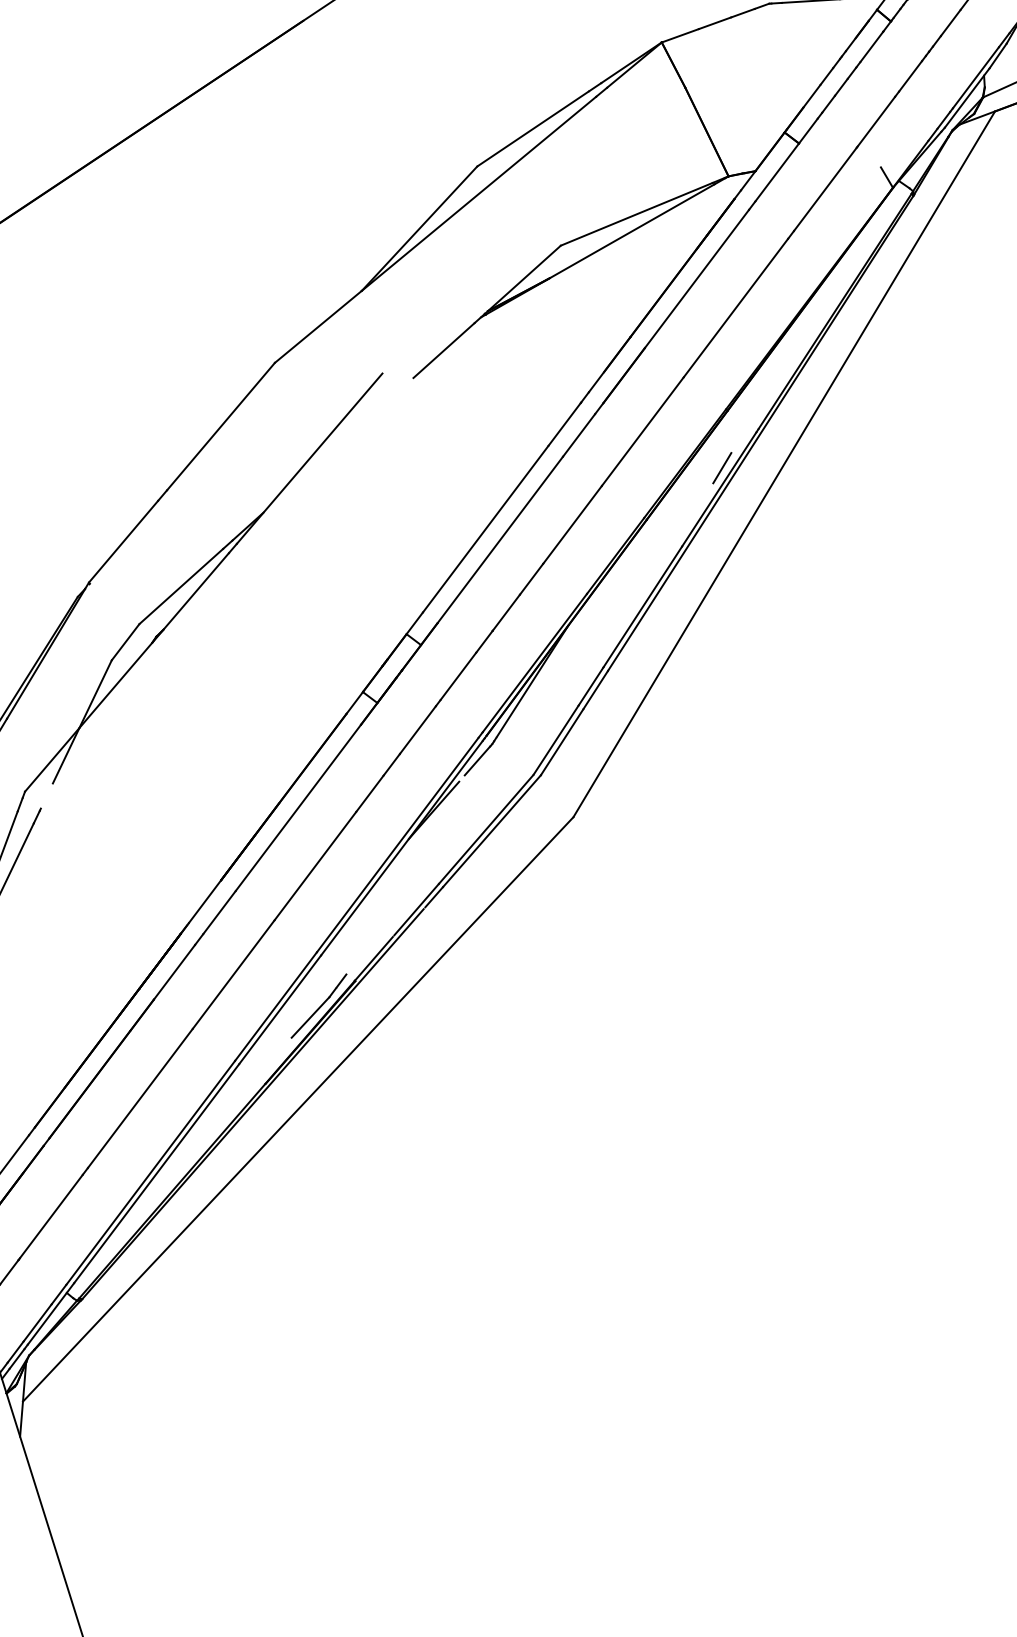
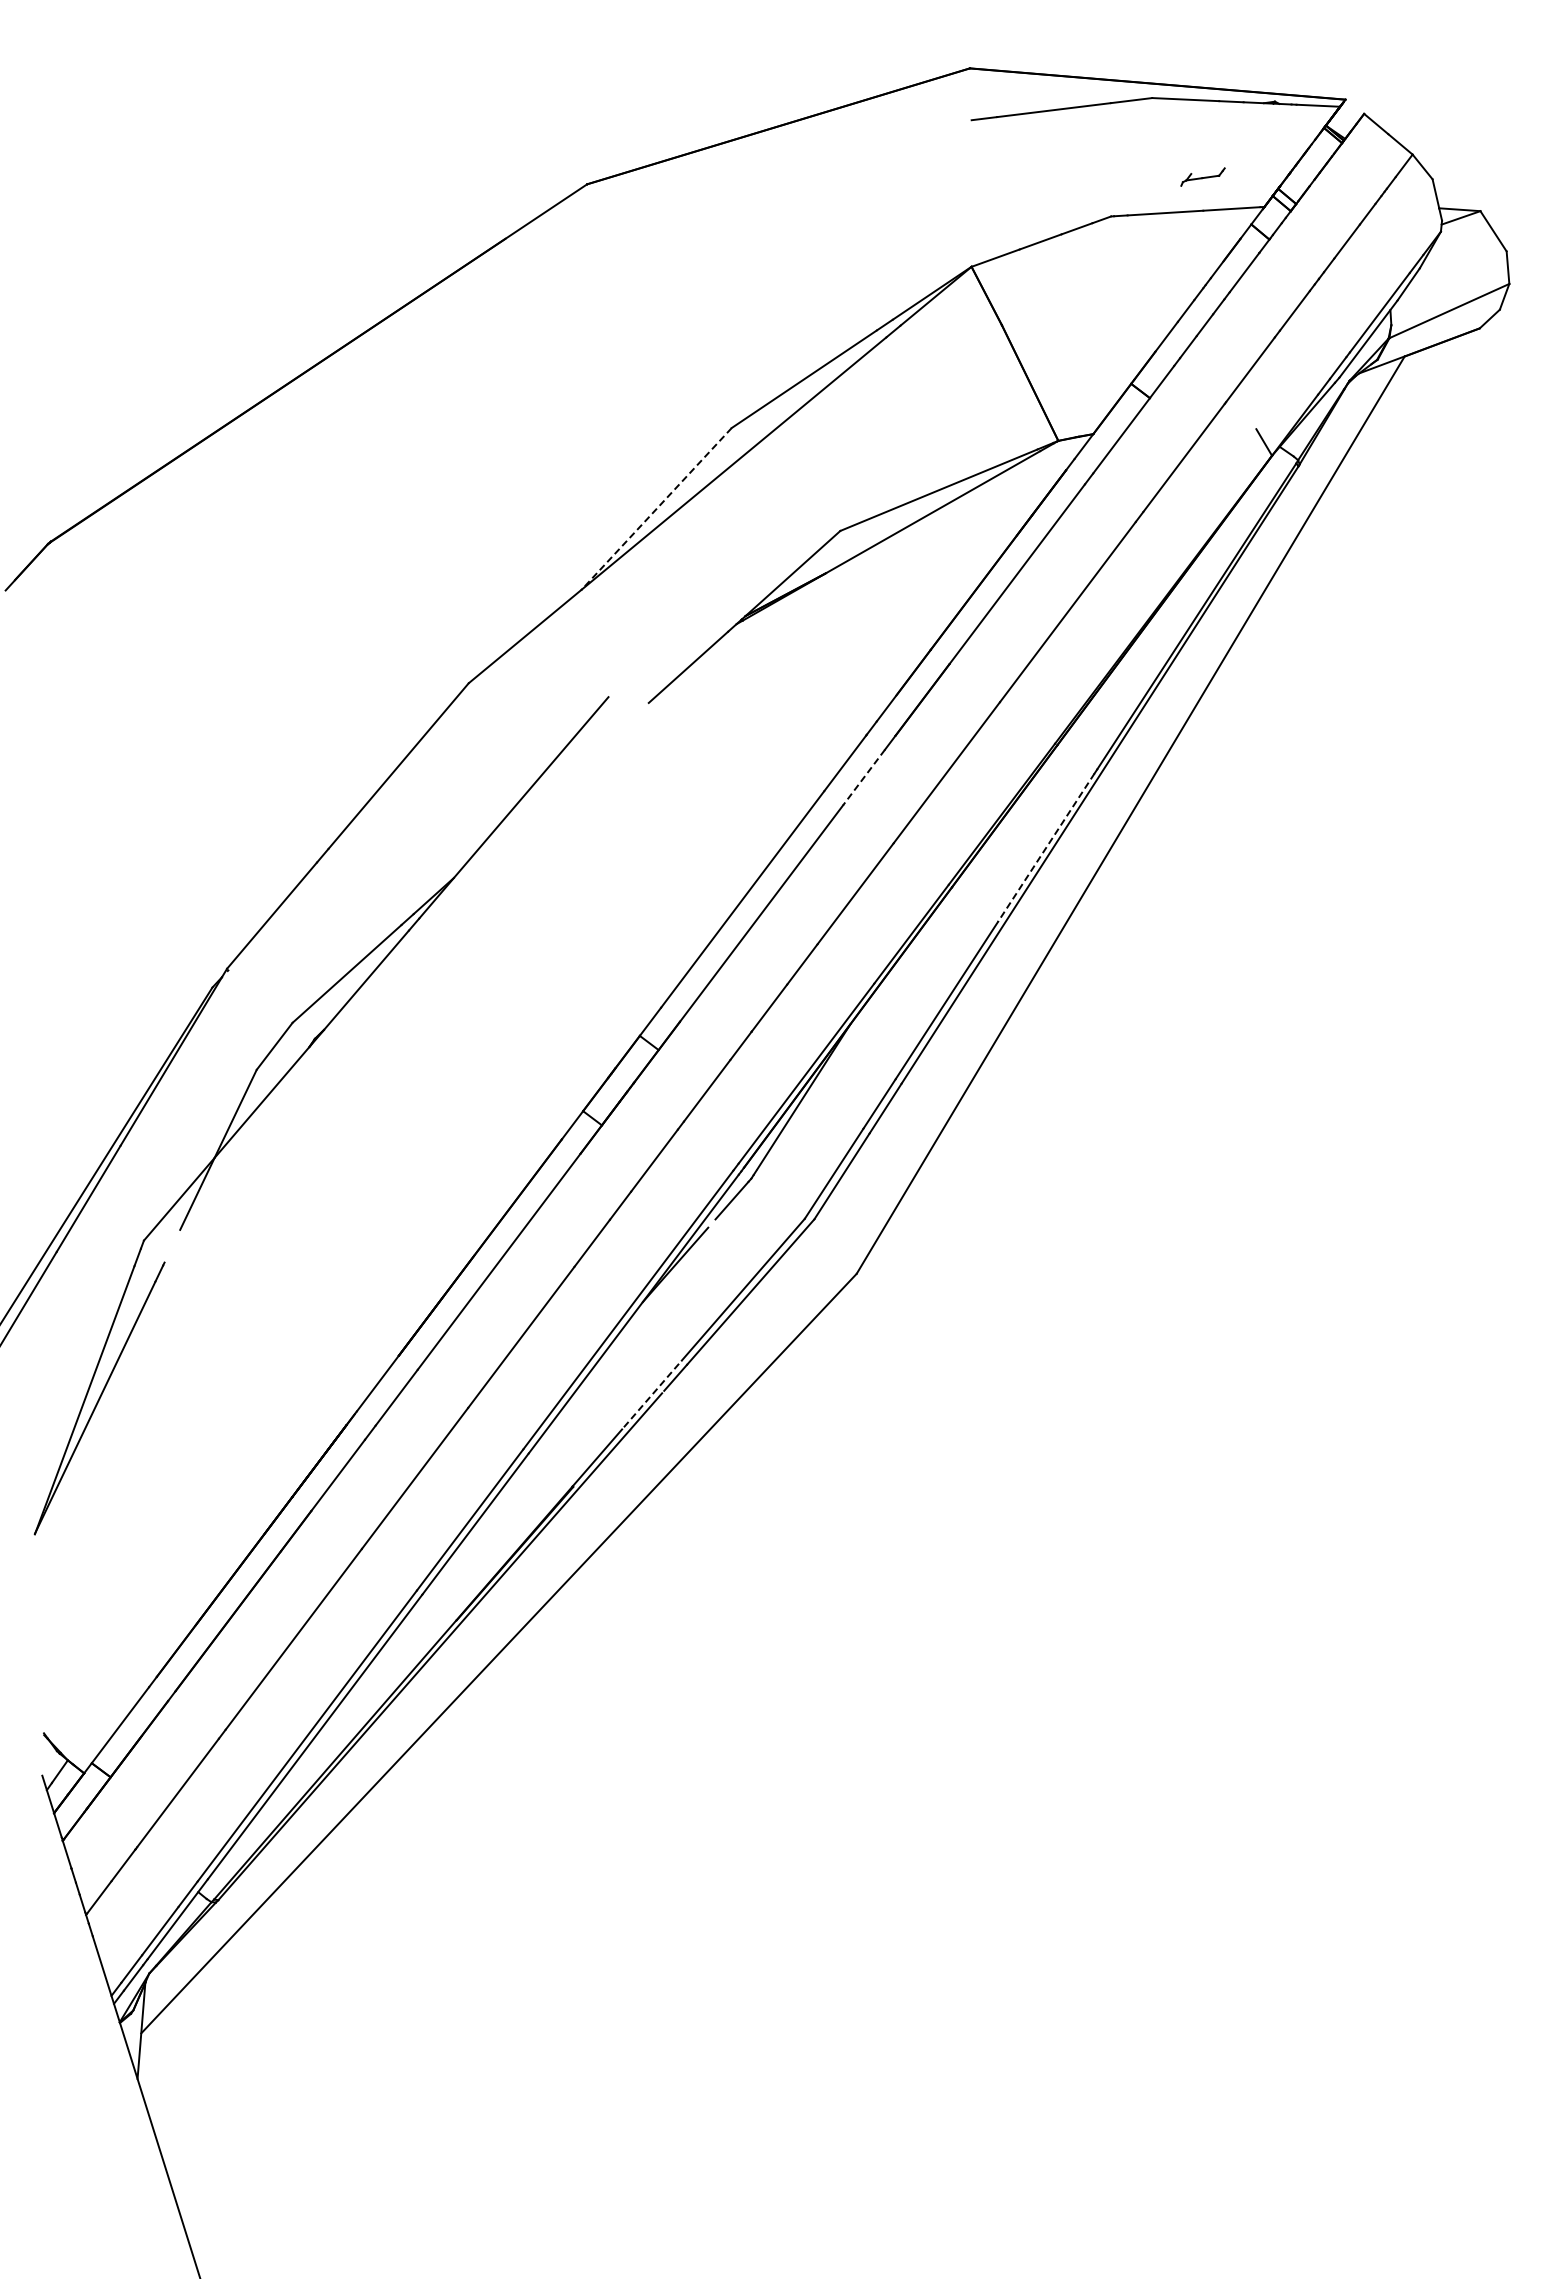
line: (419, 229) -> (656, 509), solid -> dashed
line: (579, 435) -> (864, 777), solid -> dashed
line: (721, 467) -> (1049, 819), removed
line: (719, 489) -> (1046, 847), solid -> dashed
line: (417, 909) -> (653, 1393), solid -> dashed
part: (318, 1006) -> (525, 1519), removed

